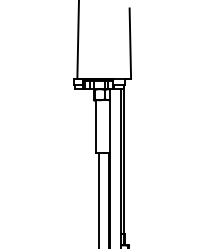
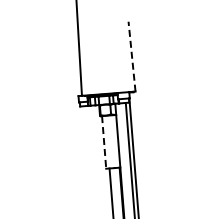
line: (130, 43) -> (132, 56), solid -> dashed
line: (95, 127) -> (103, 143), solid -> dashed

